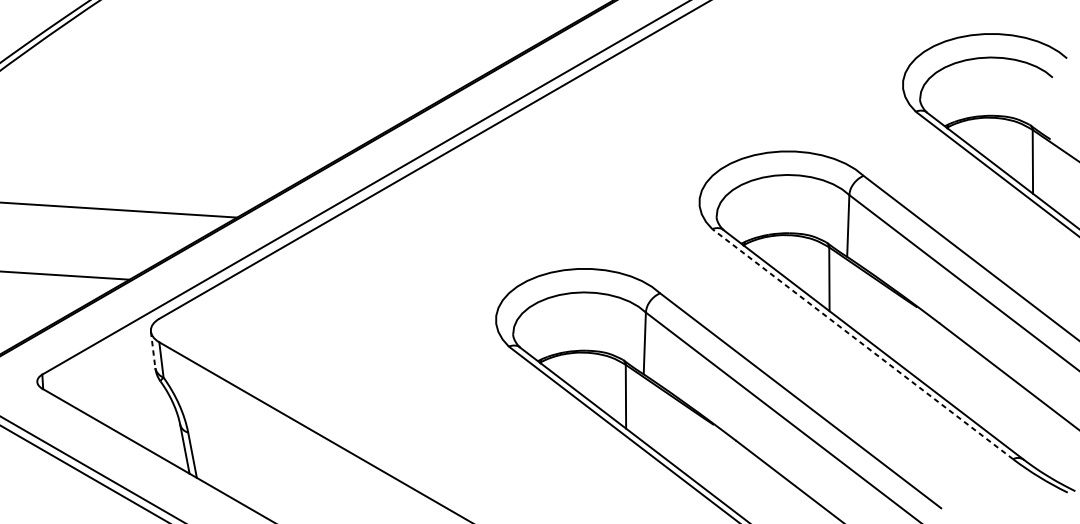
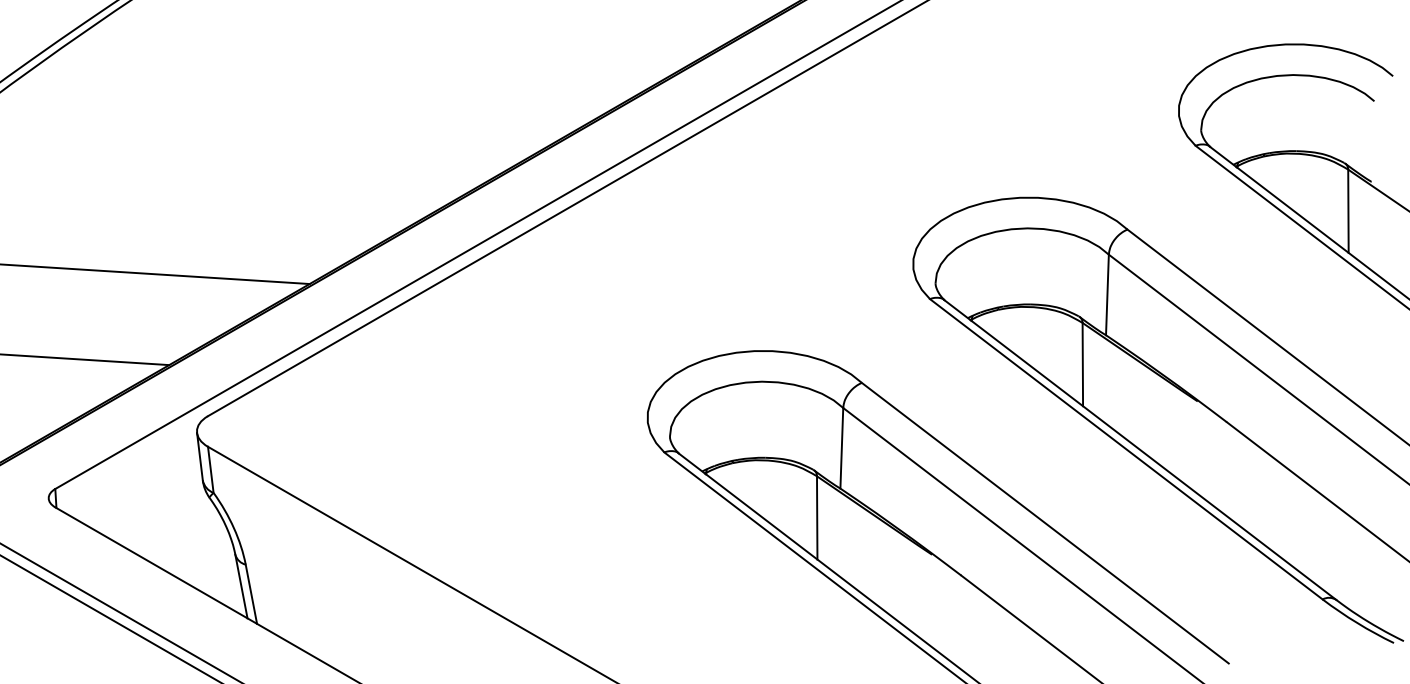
line: (862, 343) -> (1125, 448), dashed -> solid
line: (152, 349) -> (199, 456), dashed -> solid

